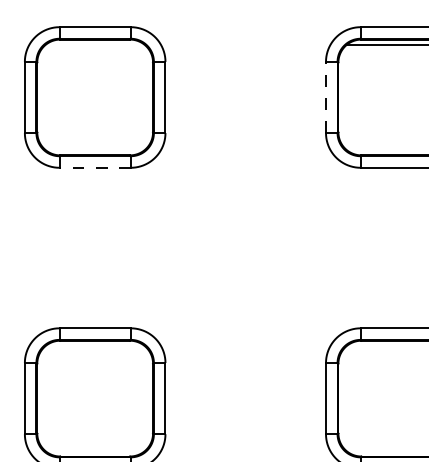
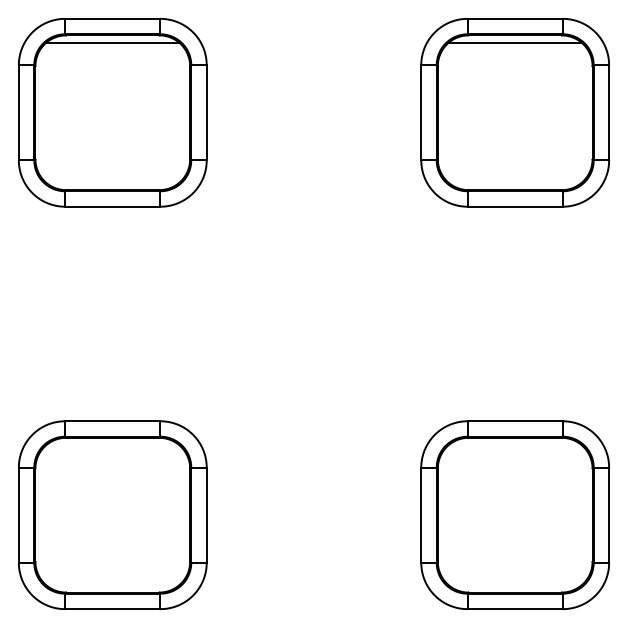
line: (94, 45) -> (112, 43), added
line: (326, 97) -> (421, 112), dashed -> solid
line: (94, 167) -> (112, 206), dashed -> solid

